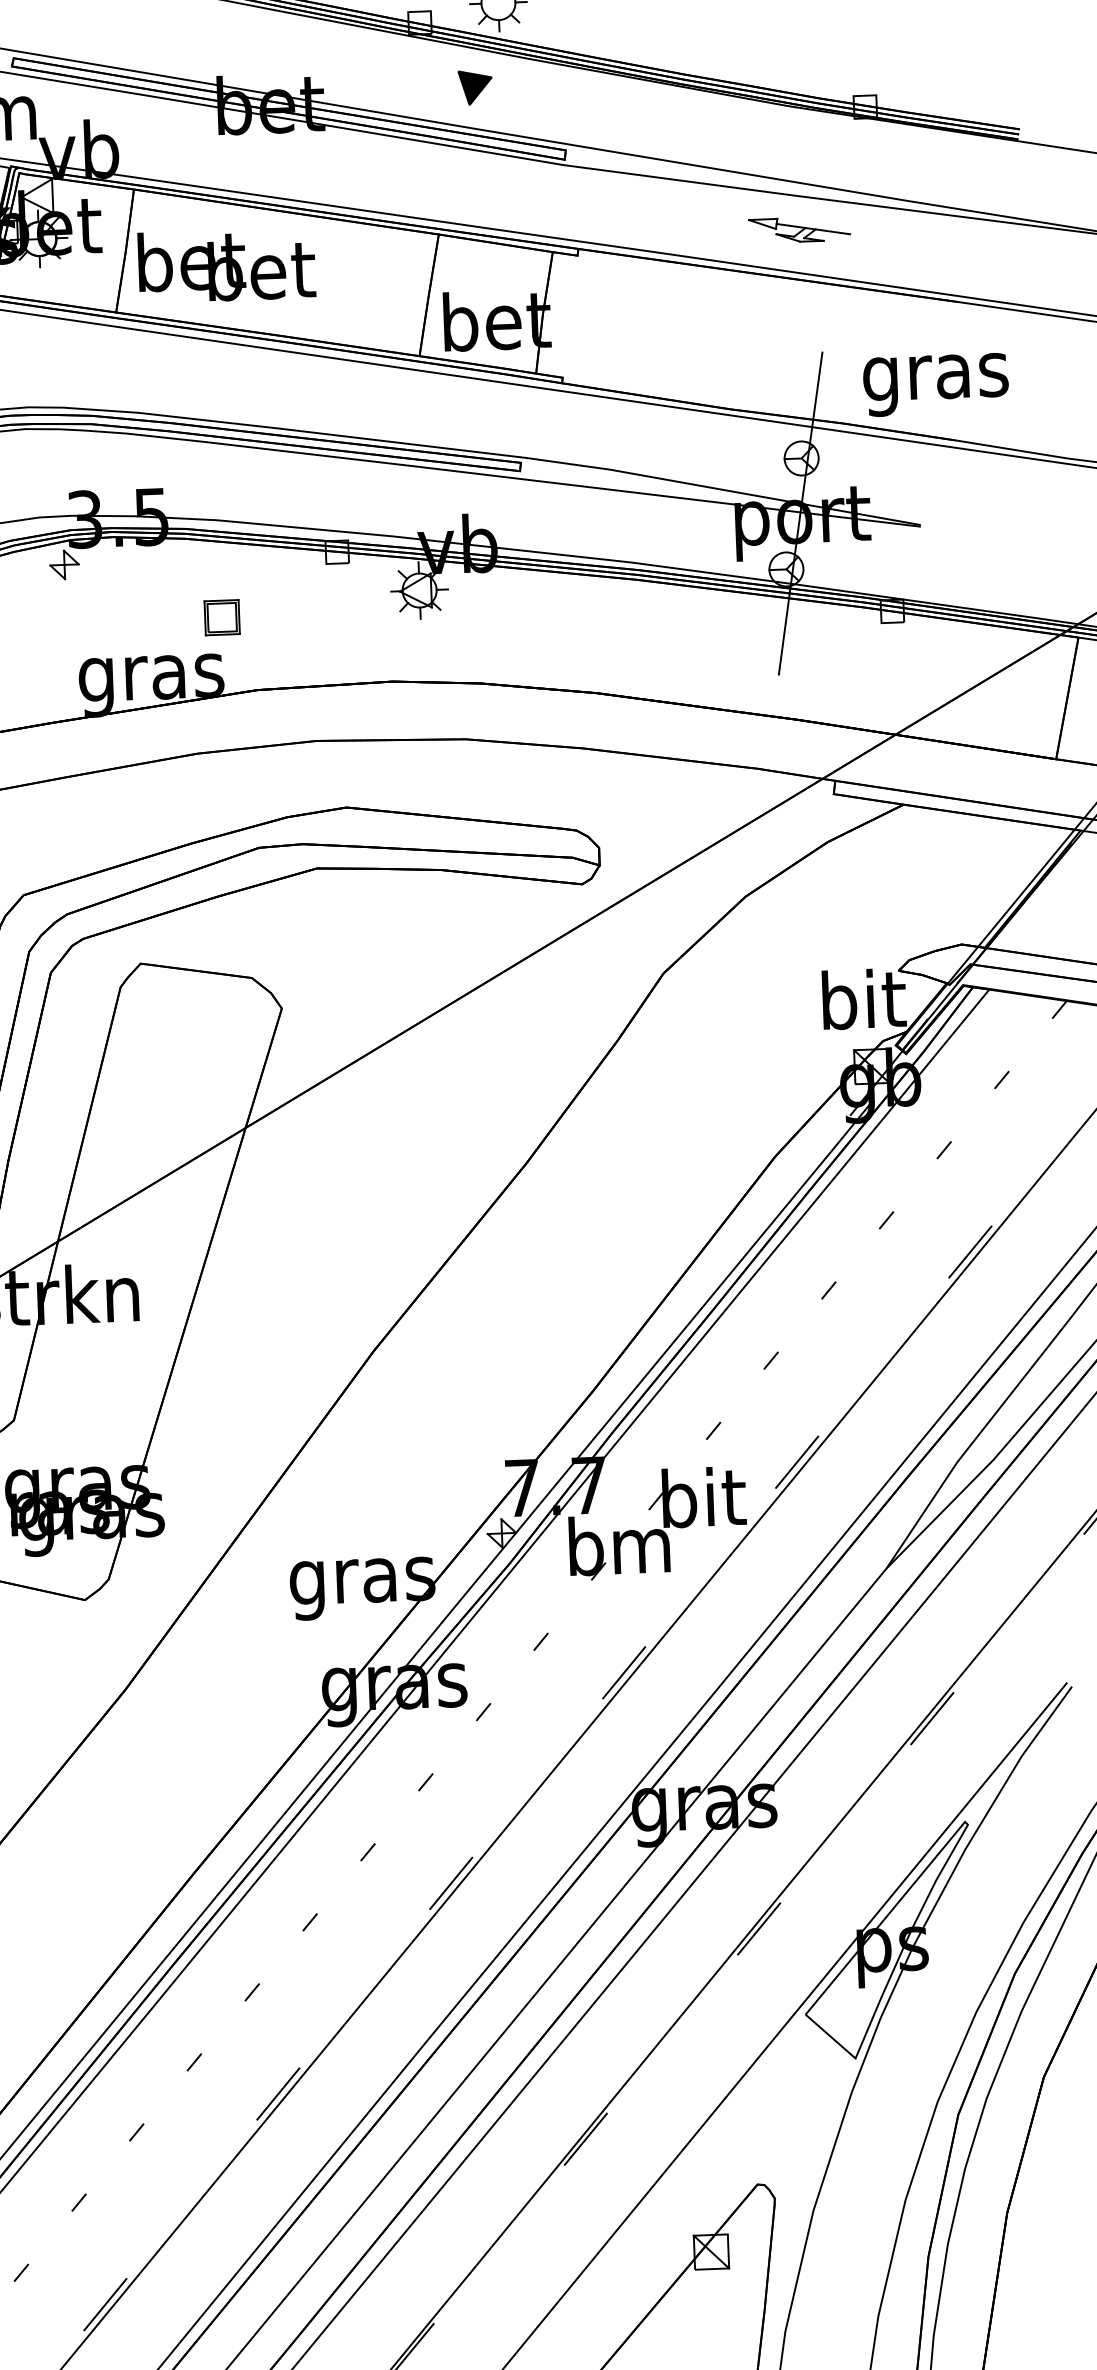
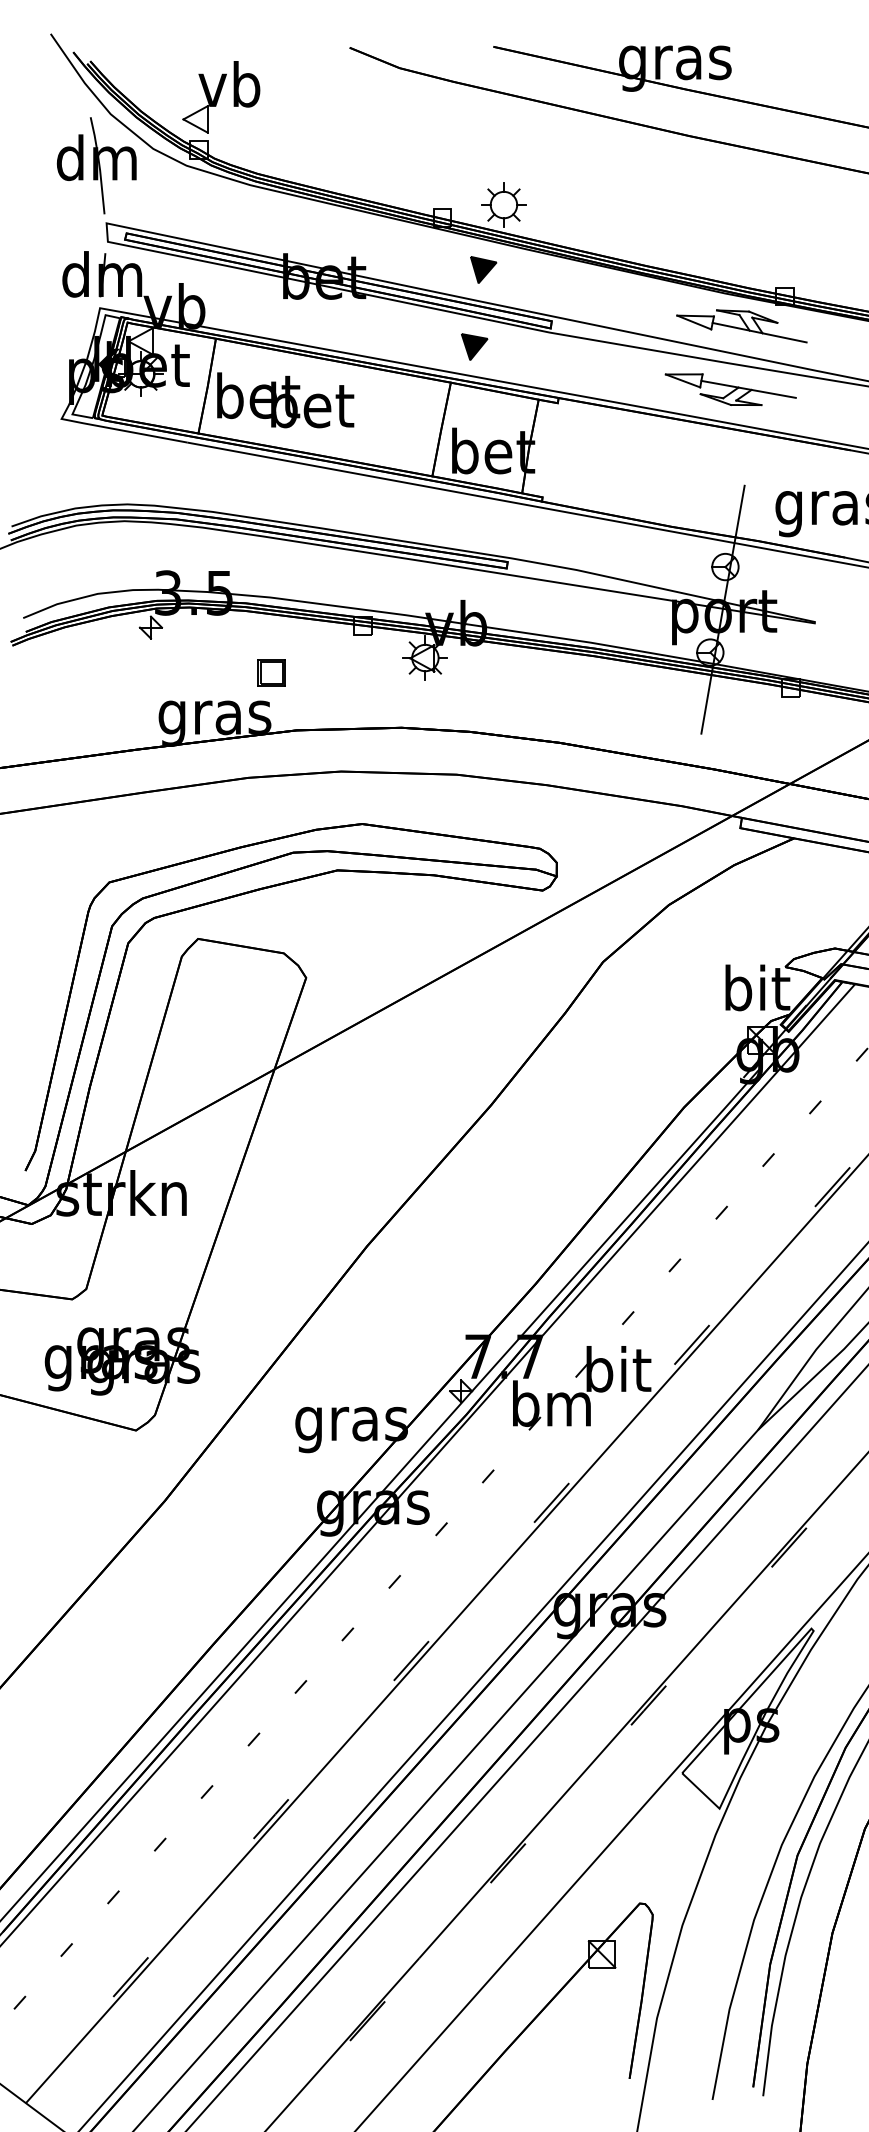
part: (810, 147) -> (741, 326), added
part: (467, 186) -> (474, 346), added
part: (799, 229) -> (730, 389), size x1.67

